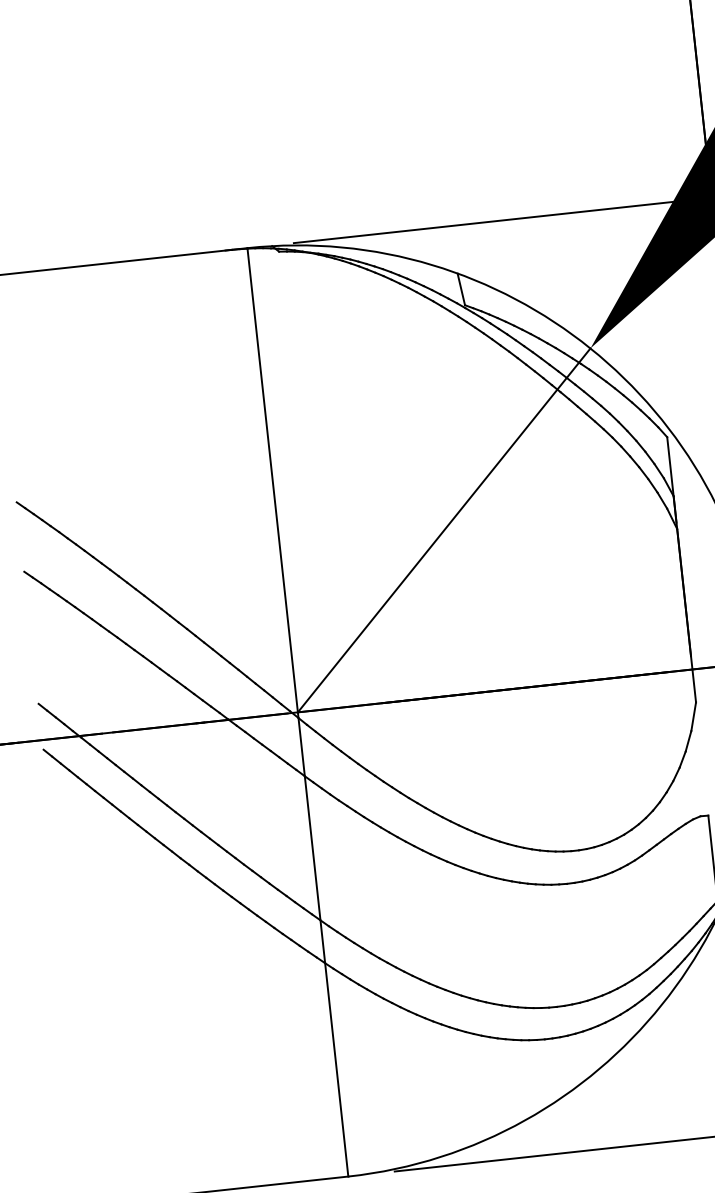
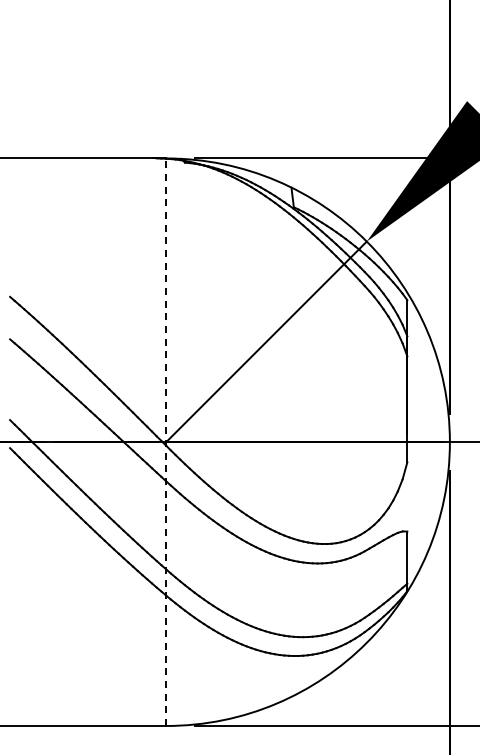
line: (298, 712) -> (166, 442), solid -> dashed

